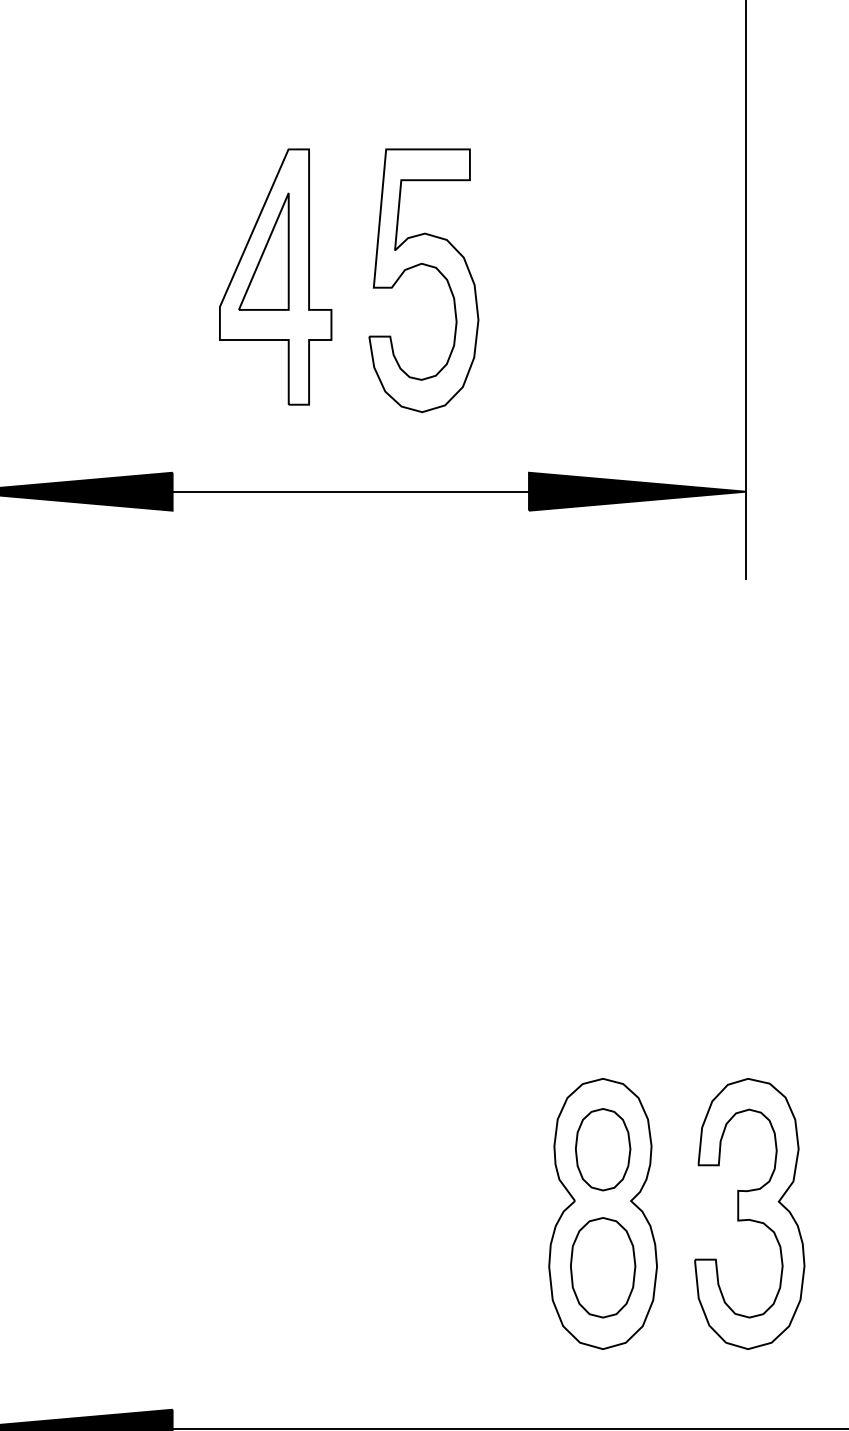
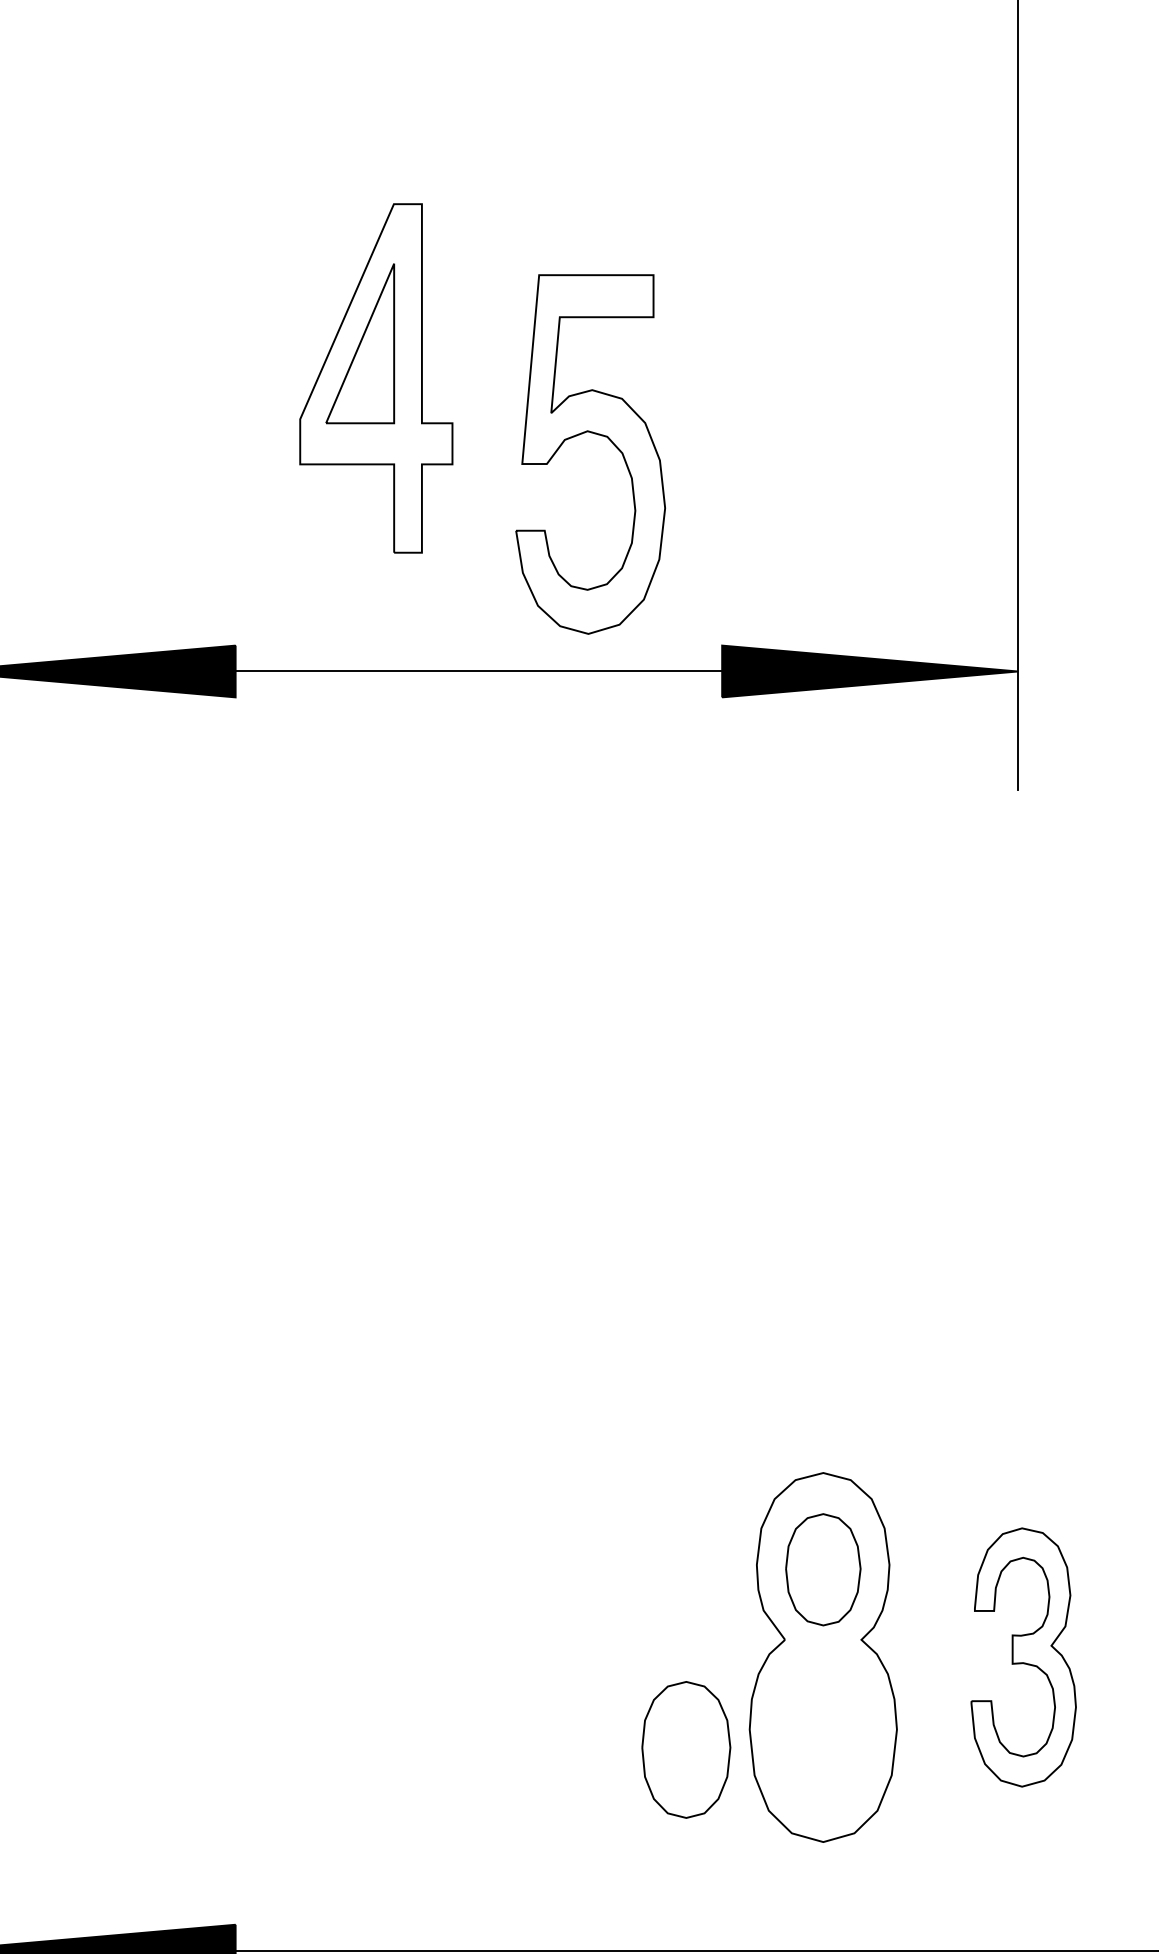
part: (426, 266) -> (594, 434), moved
part: (749, 1213) -> (1023, 1657), size x0.7
part: (603, 1267) -> (686, 1749), moved

